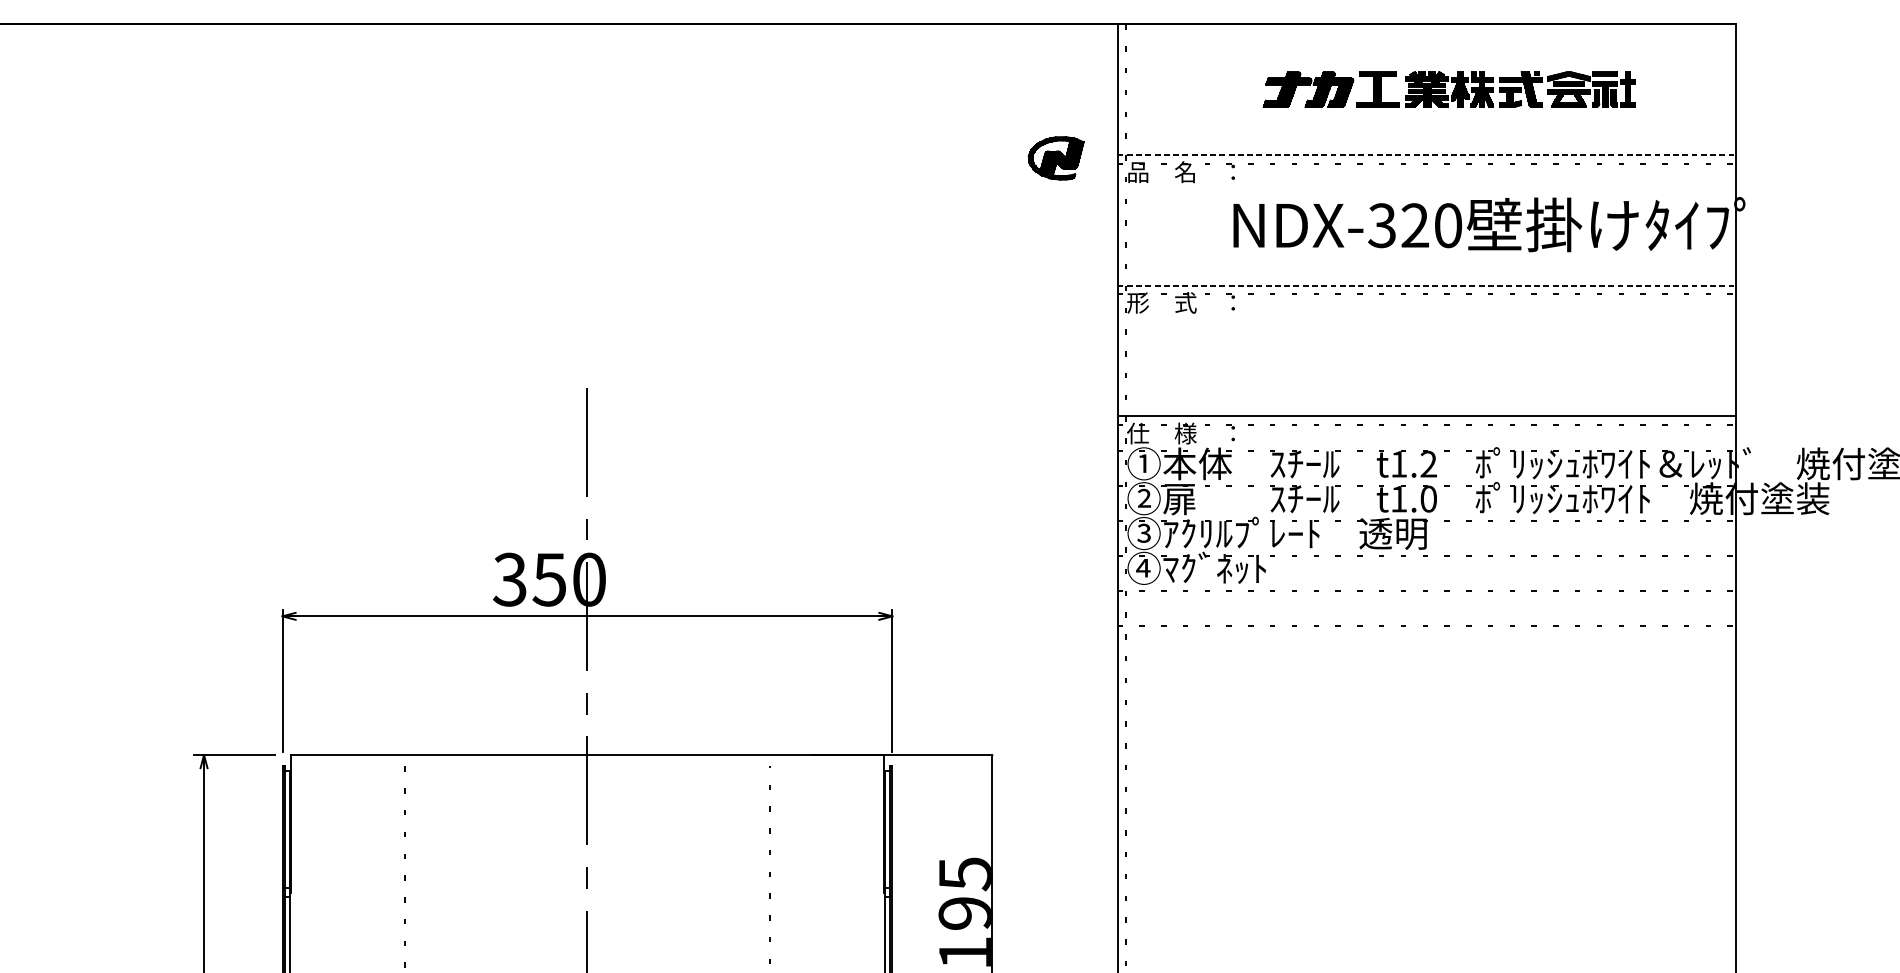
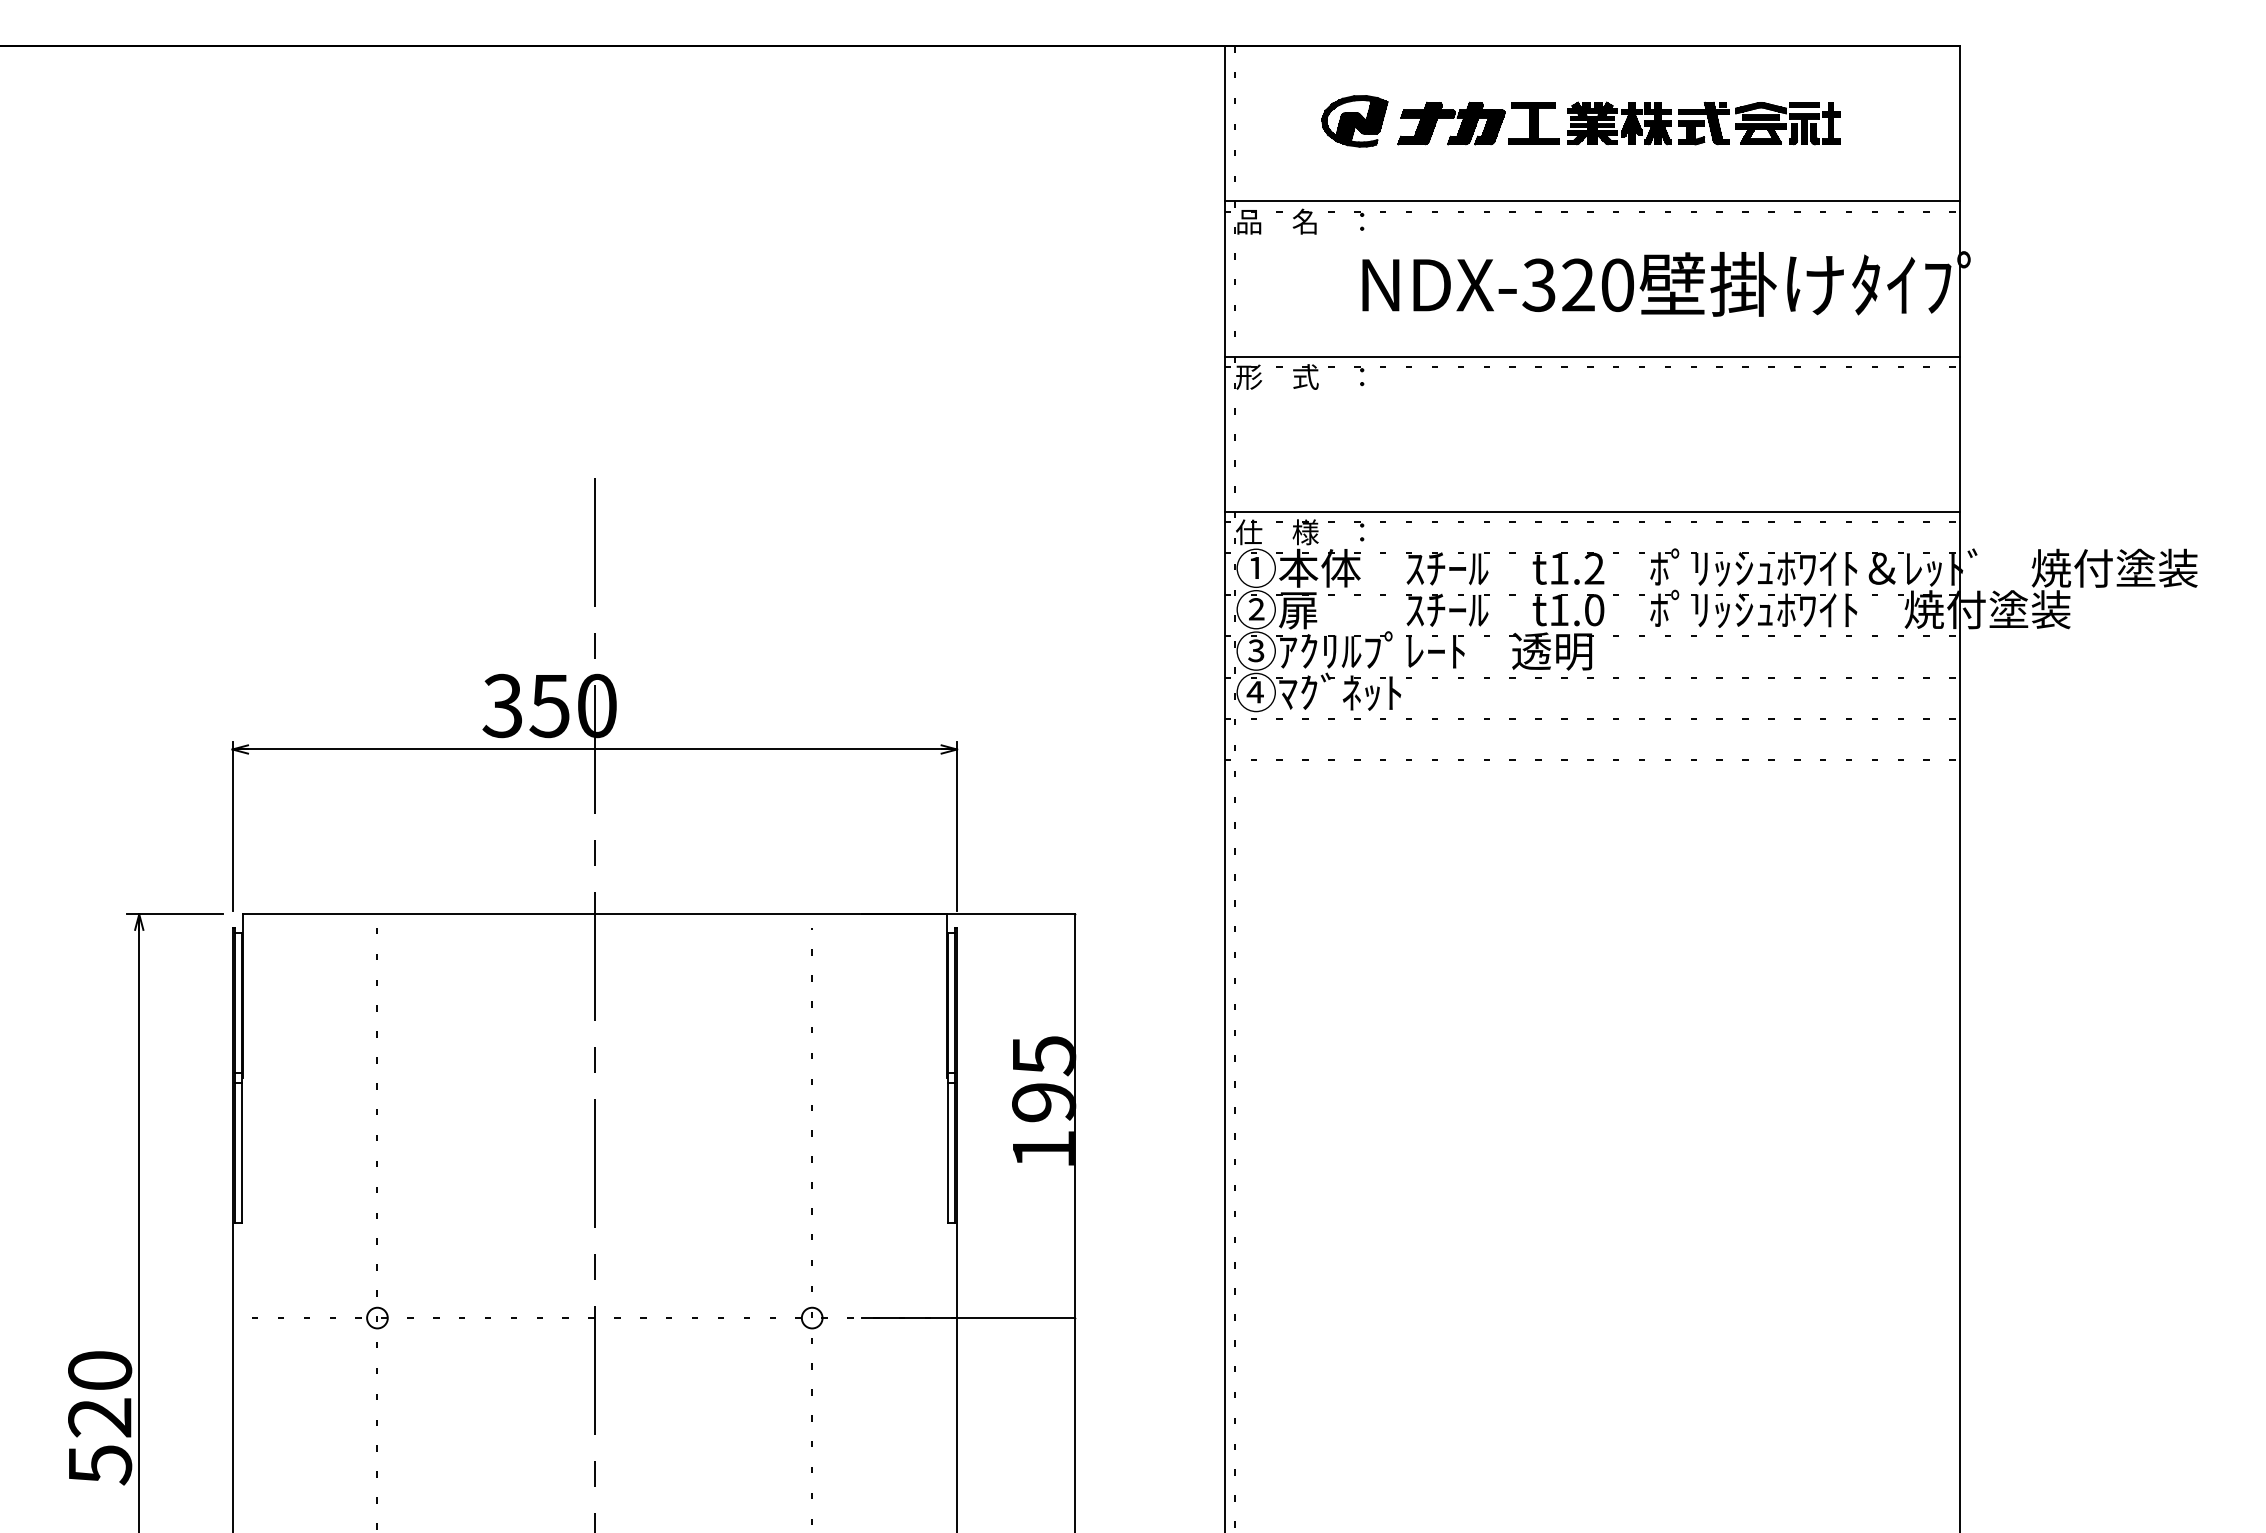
line: (1427, 155) -> (1592, 201), dashed -> solid
part: (1055, 158) -> (1354, 121), moved
line: (1427, 285) -> (1592, 356), dashed -> solid

